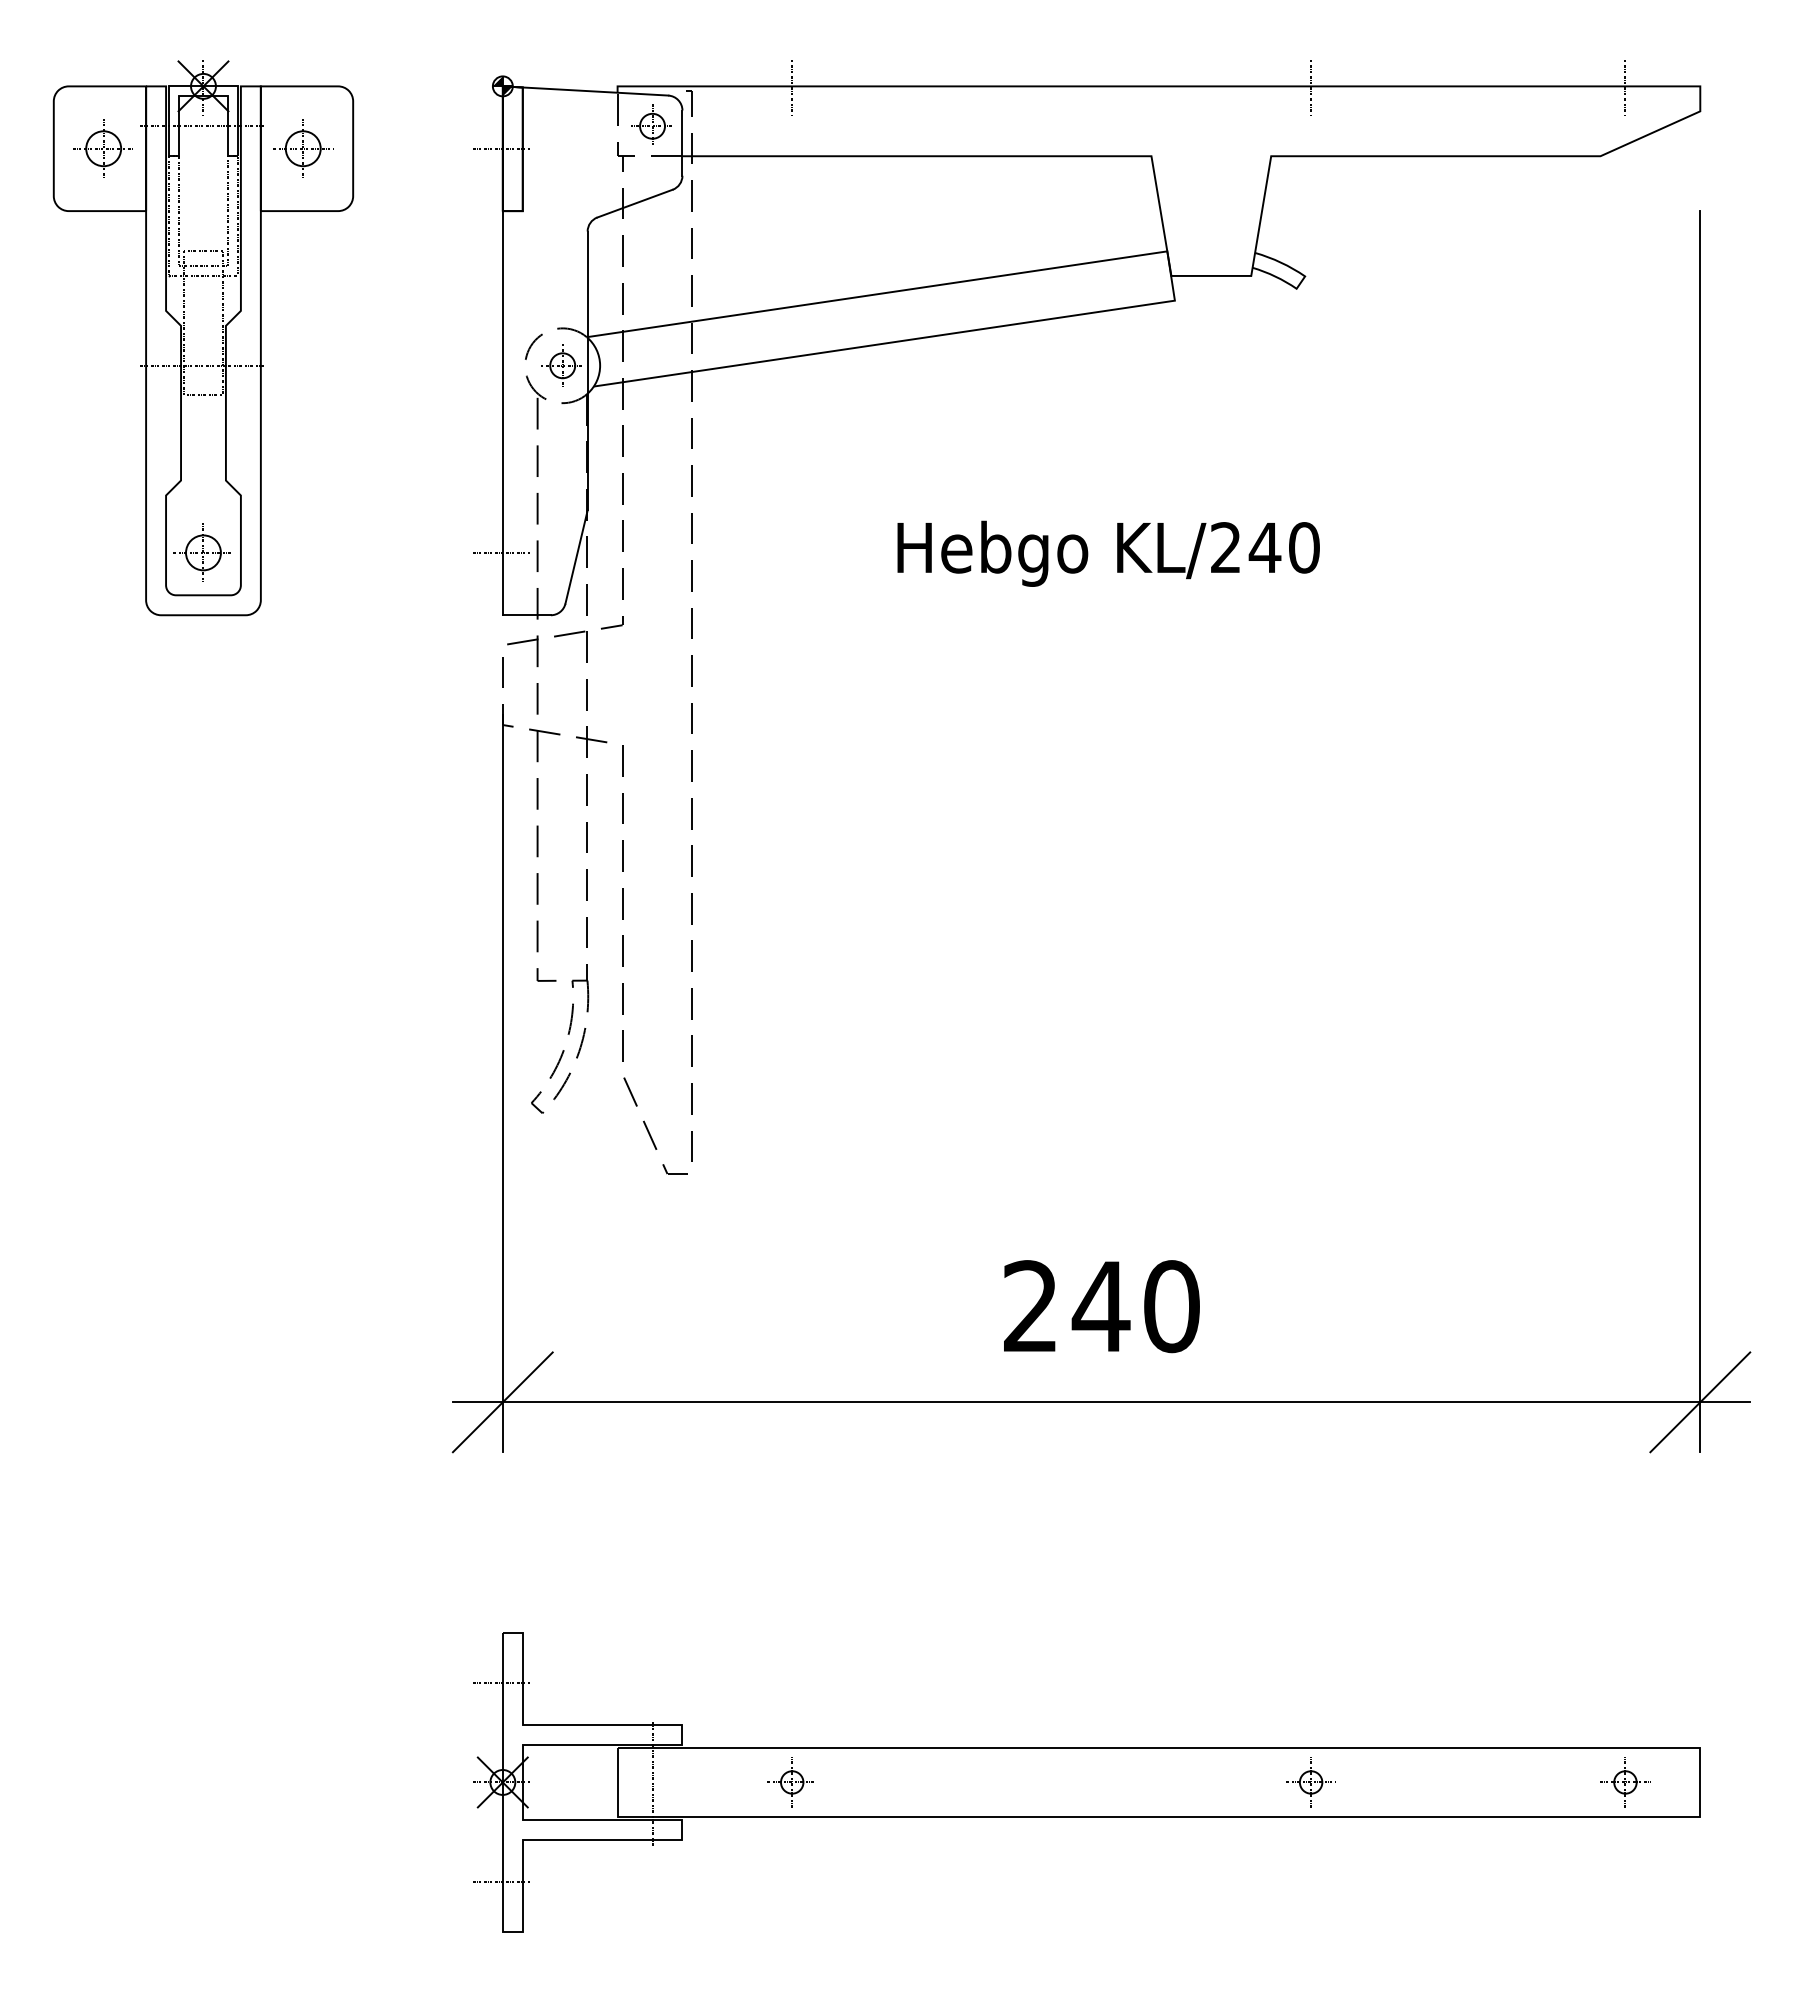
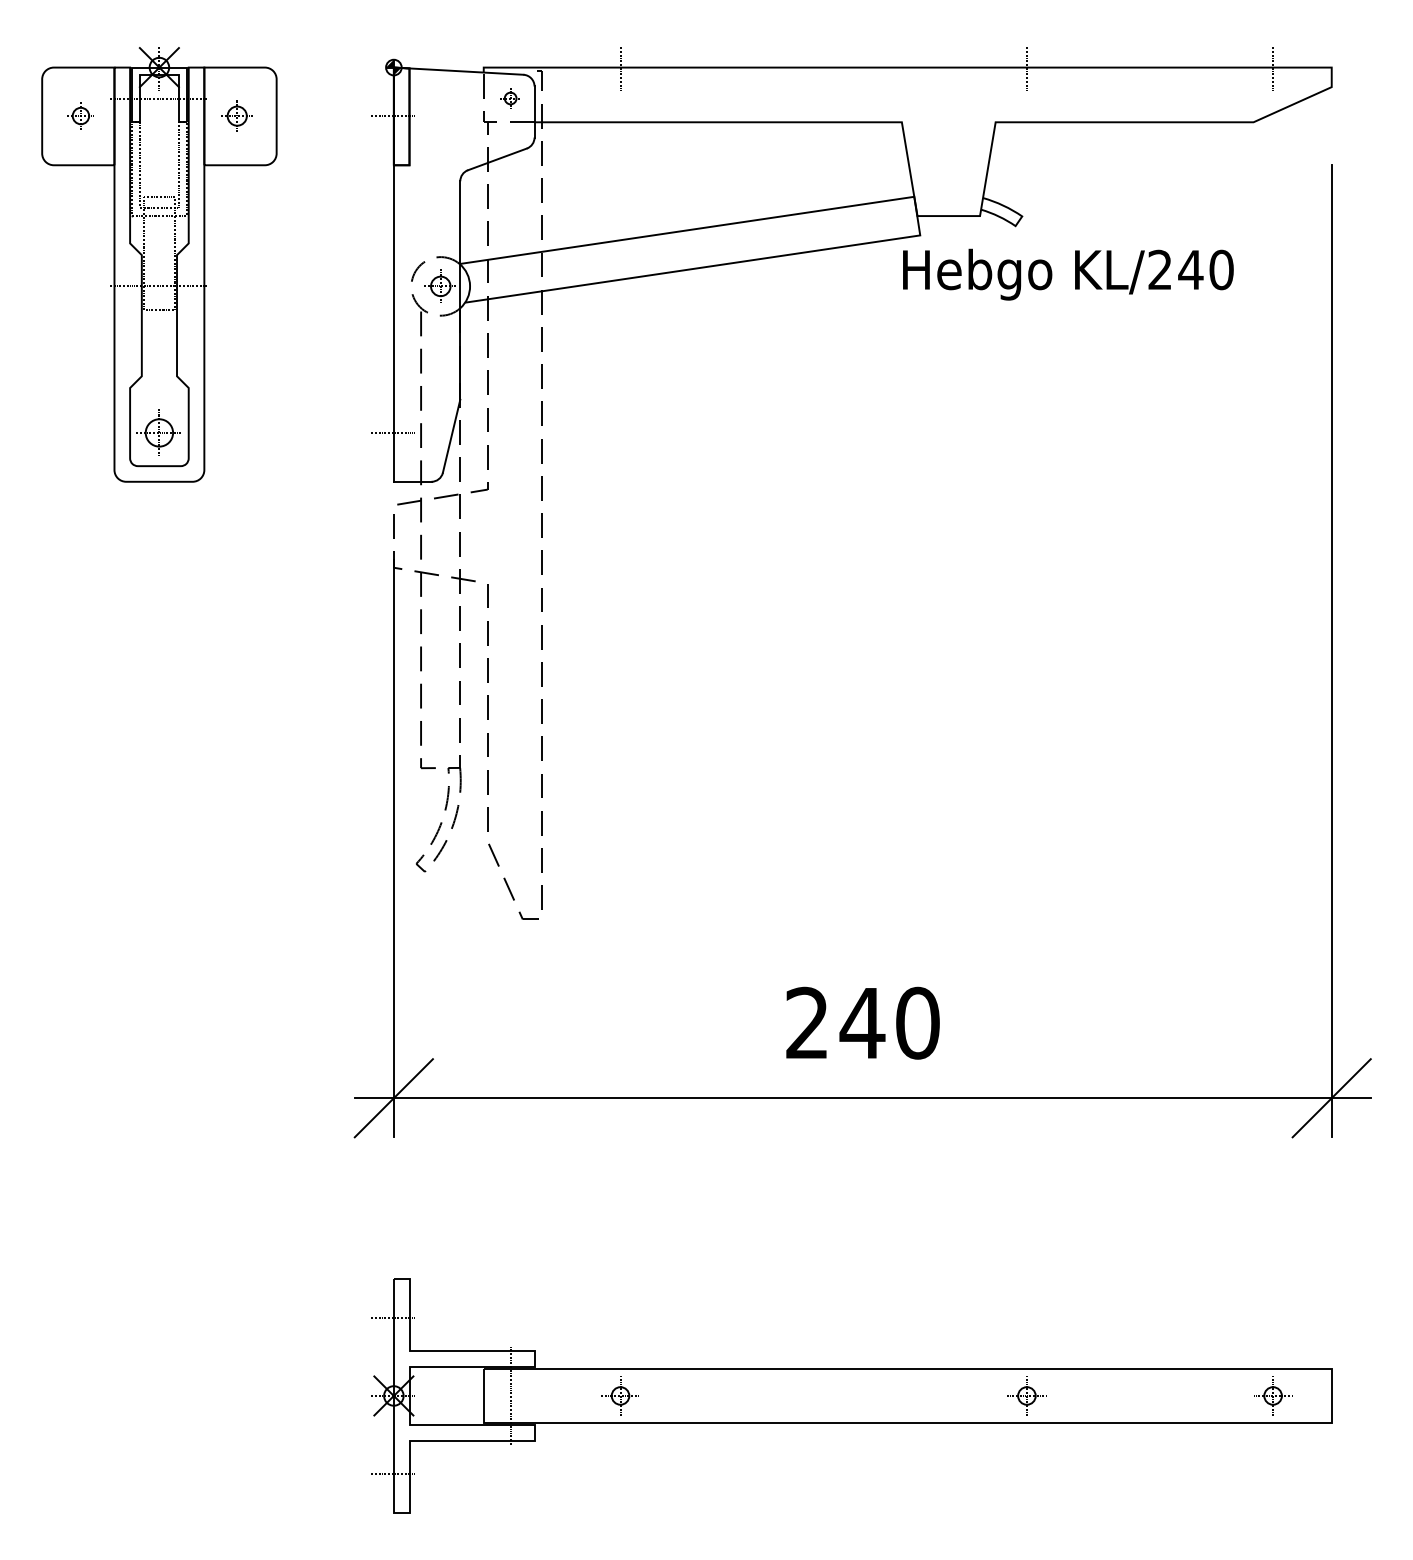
part: (650, 124) -> (509, 97), size x0.6
part: (102, 147) -> (80, 115), size x0.6
part: (301, 147) -> (236, 115), size x0.7
text: (1108, 553) -> (1068, 274), moved

